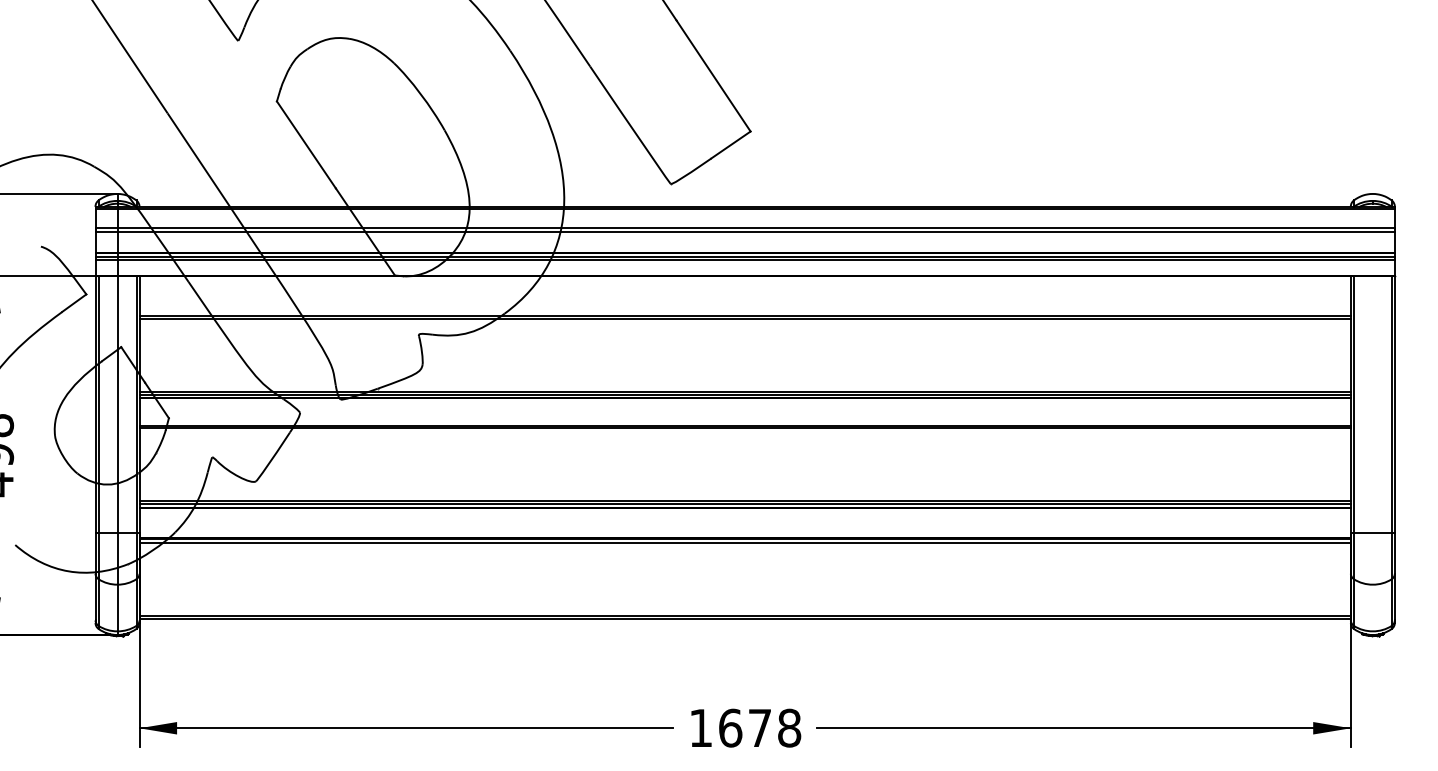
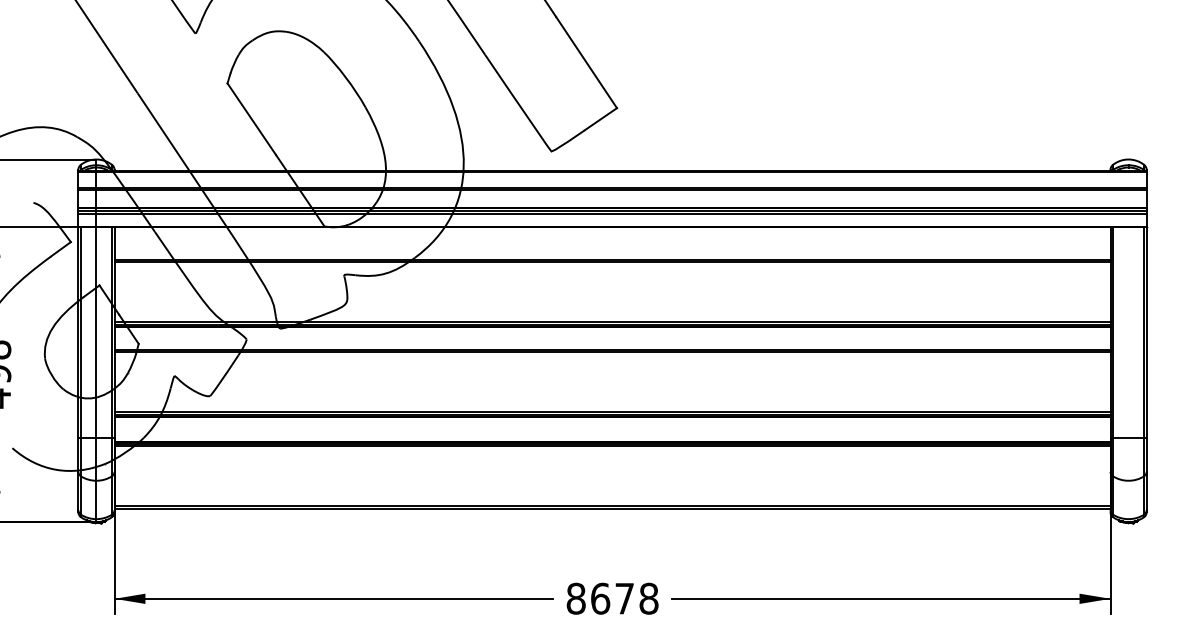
text: (700, 727) -> (575, 598), 1678 -> 8678

